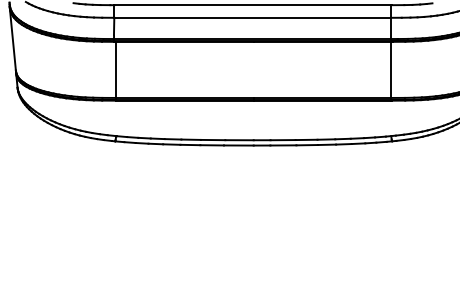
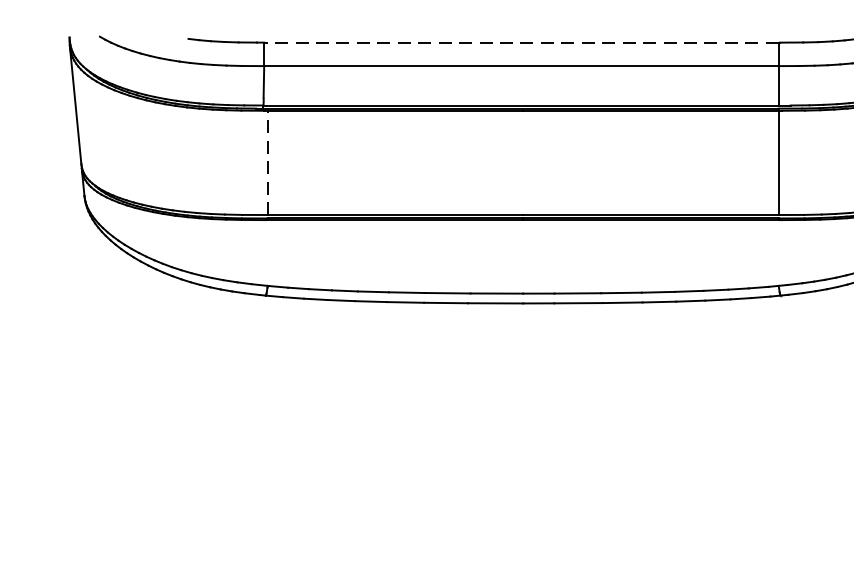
line: (252, 5) -> (520, 43), solid -> dashed
line: (116, 69) -> (268, 162), solid -> dashed

